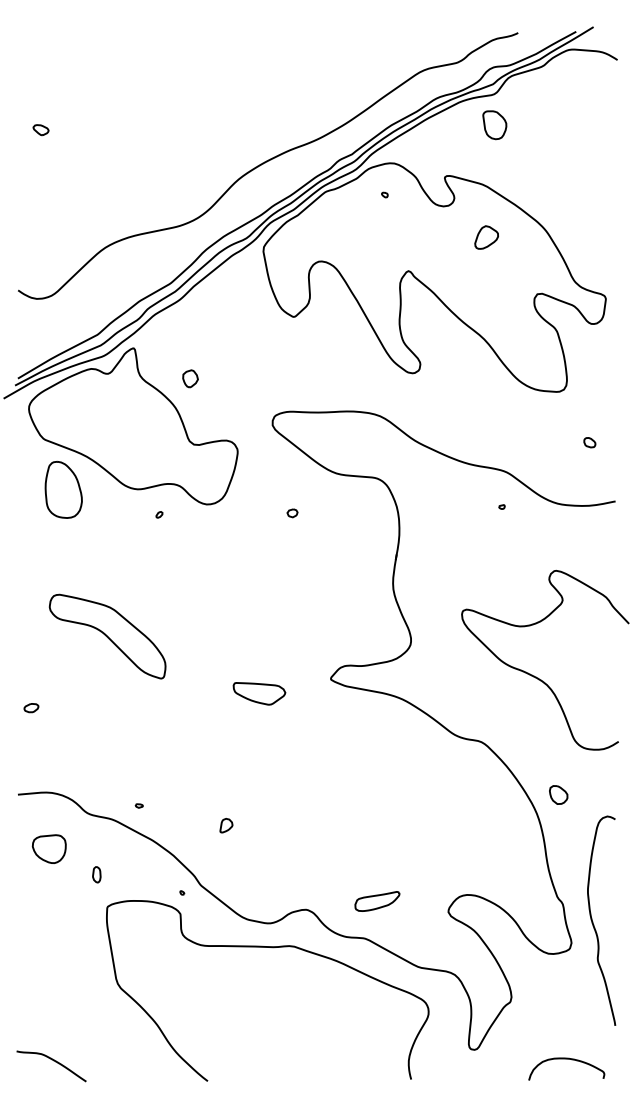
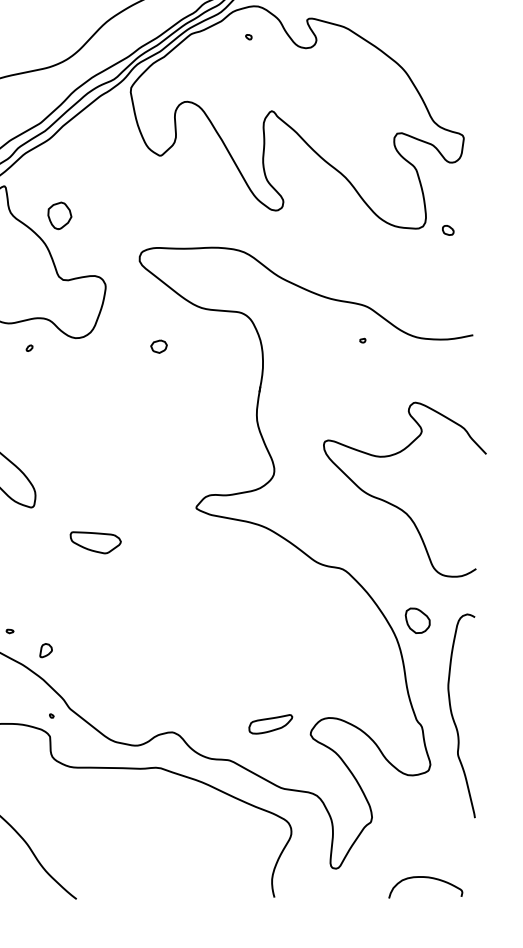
part: (486, 237) -> (347, 78), removed
part: (190, 378) -> (59, 215), size x1.6
part: (589, 442) -> (447, 230), moved
part: (292, 513) -> (159, 346), size x1.6
part: (259, 693) -> (95, 542), moved
part: (558, 794) -> (417, 620), size x1.4
part: (226, 825) -> (46, 650), moved
part: (377, 901) -> (270, 724), moved
curve: (593, 921) -> (453, 716), moved

